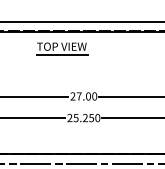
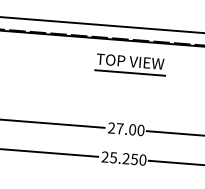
part: (62, 48) -> (130, 64), moved

